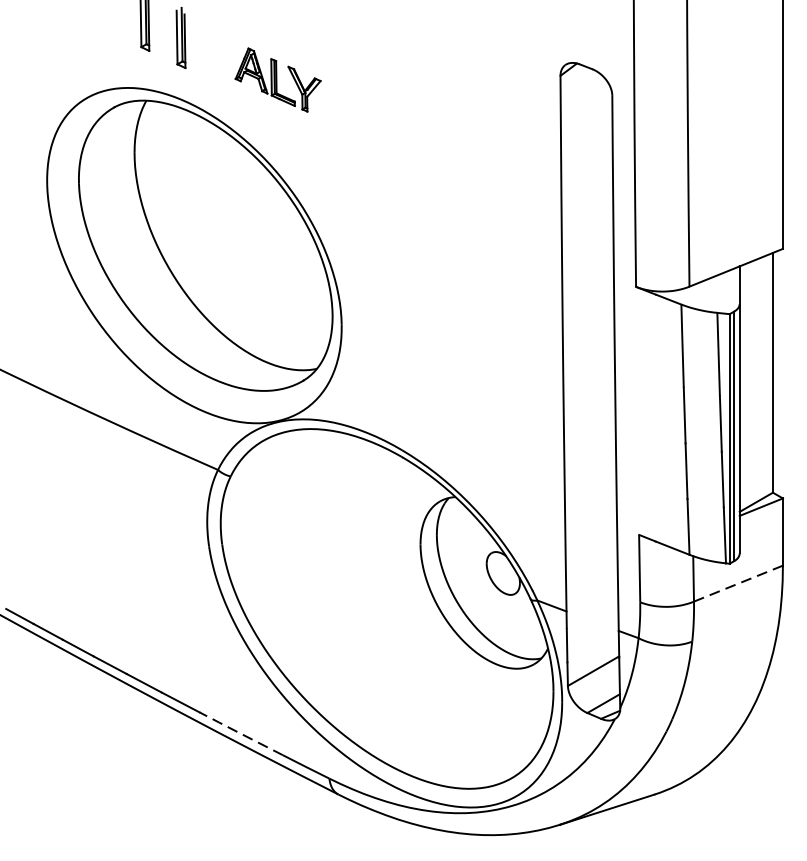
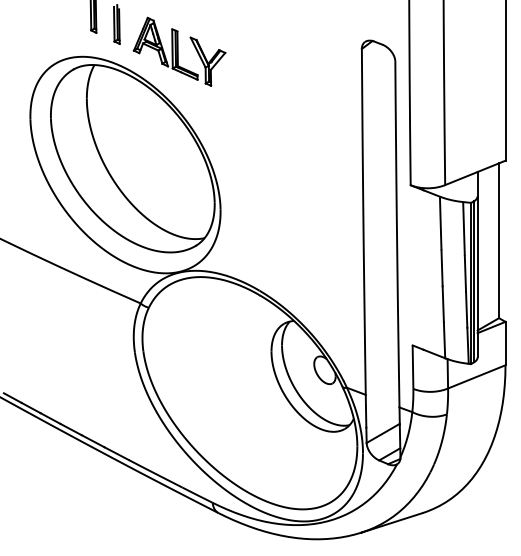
part: (278, 79) -> (179, 51), size x1.67
line: (737, 583) -> (476, 376), dashed -> solid
line: (239, 733) -> (154, 473), dashed -> solid

